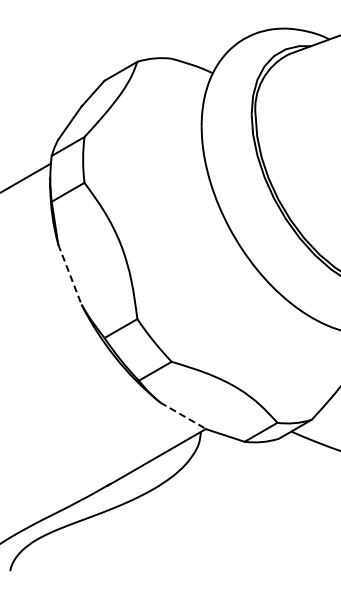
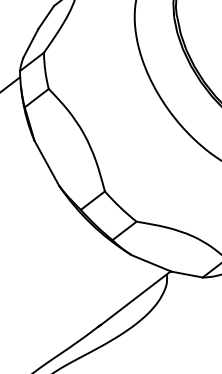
line: (70, 275) -> (47, 163), dashed -> solid
line: (183, 416) -> (151, 263), dashed -> solid

